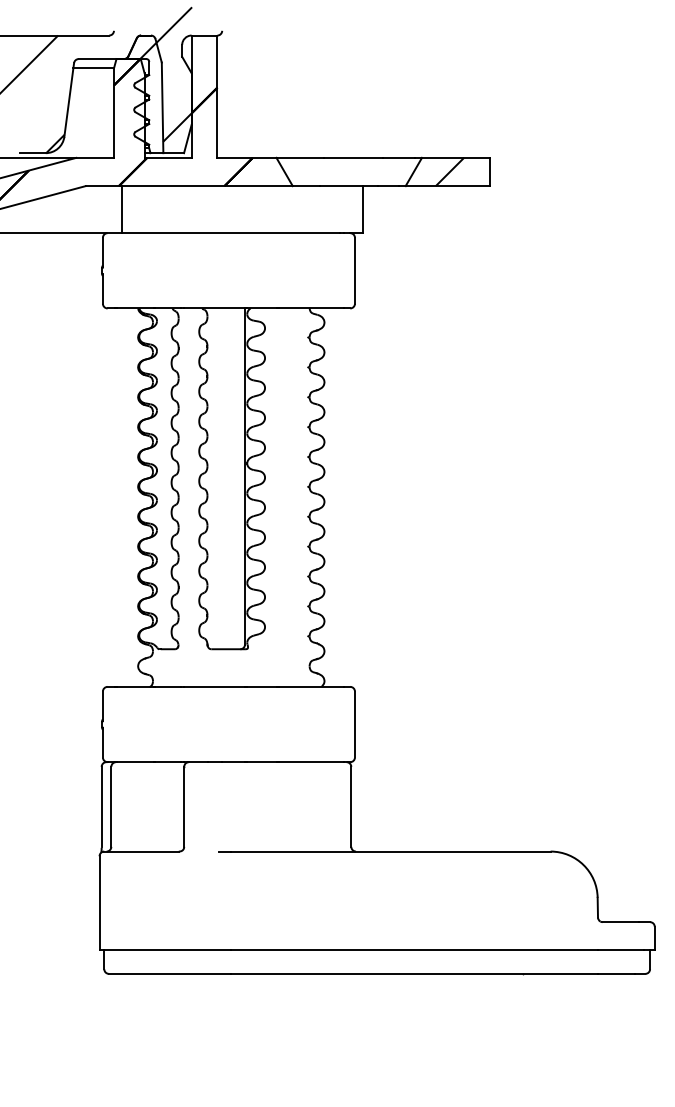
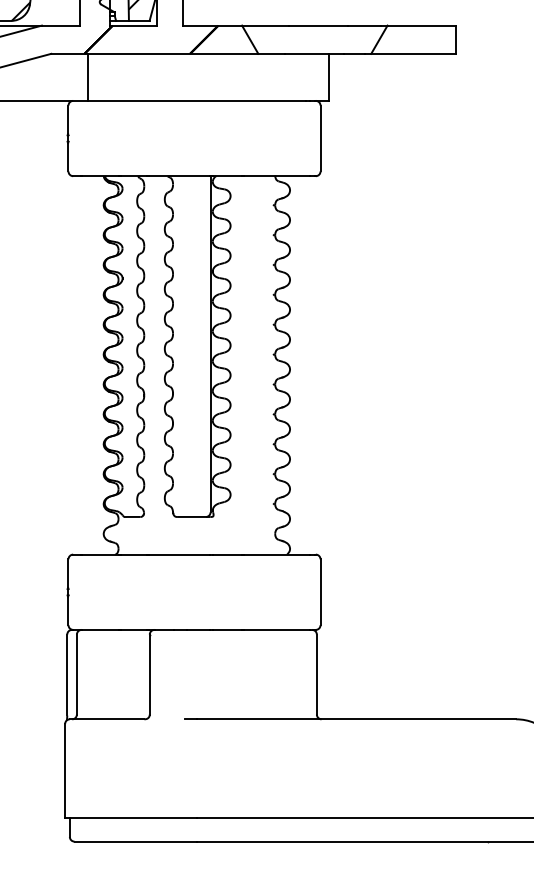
hatch: (449, 171) -> (415, 39), removed

